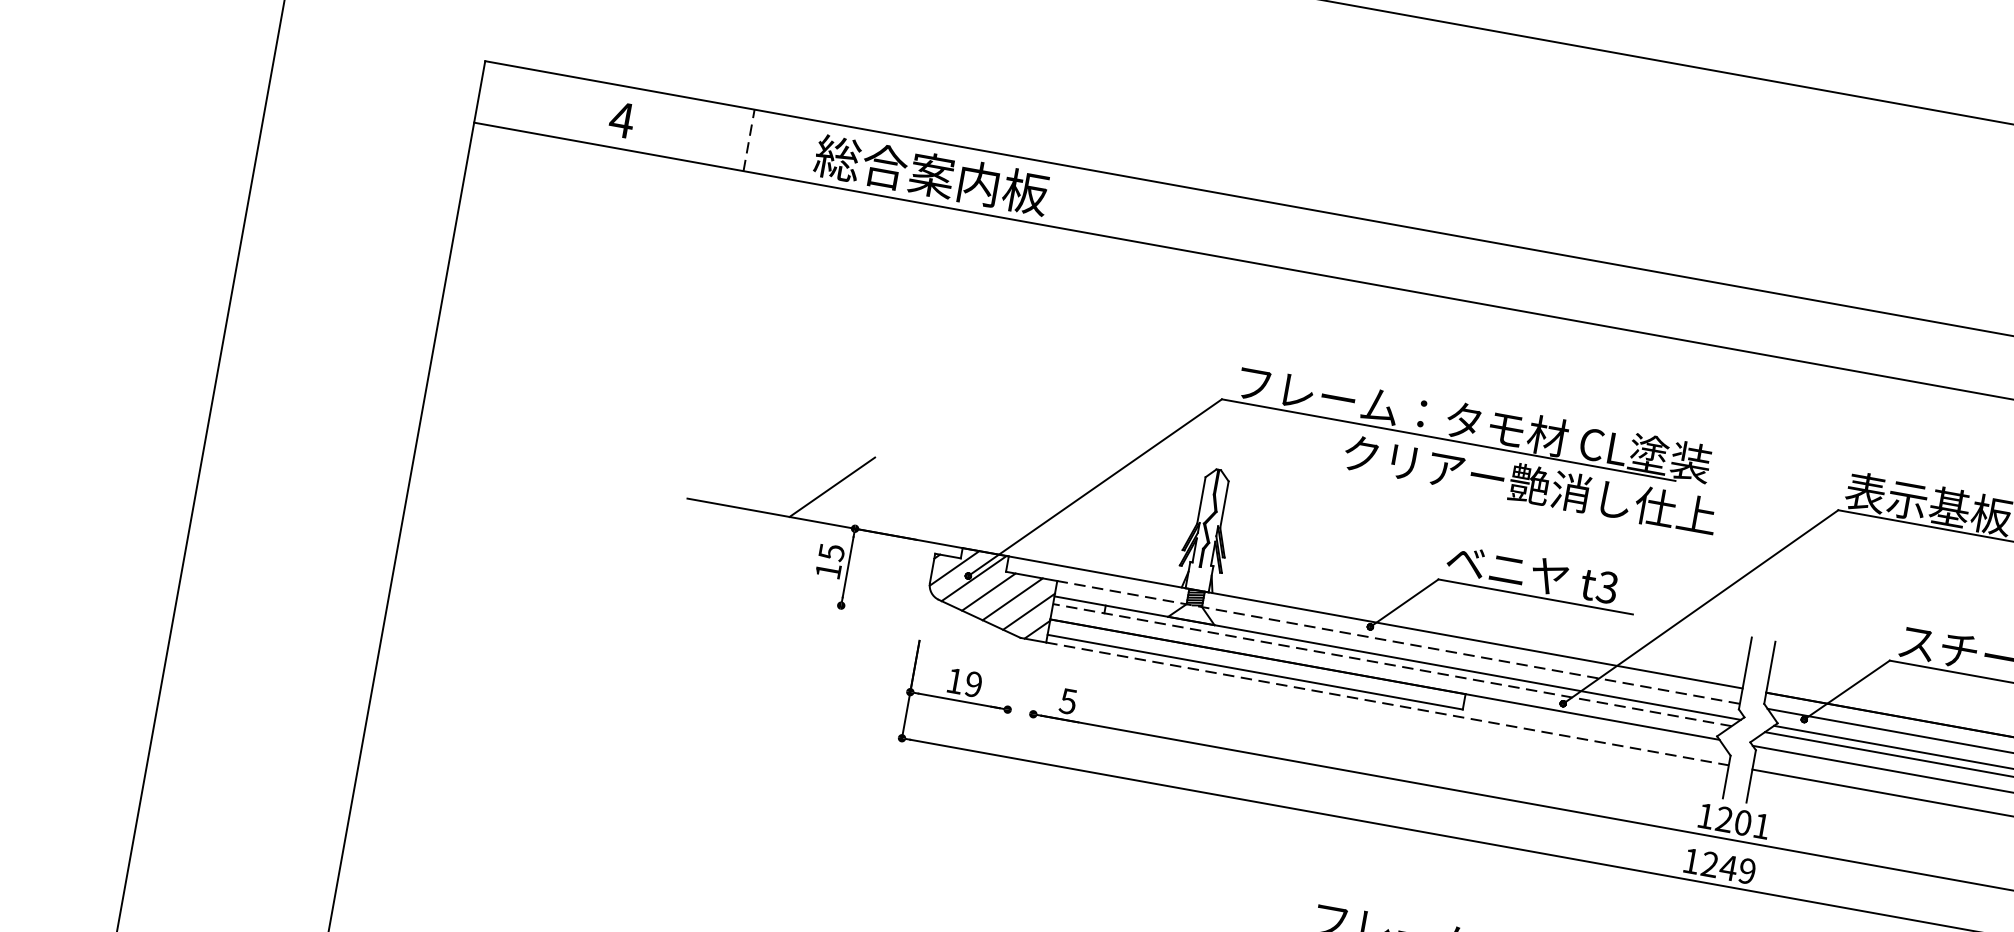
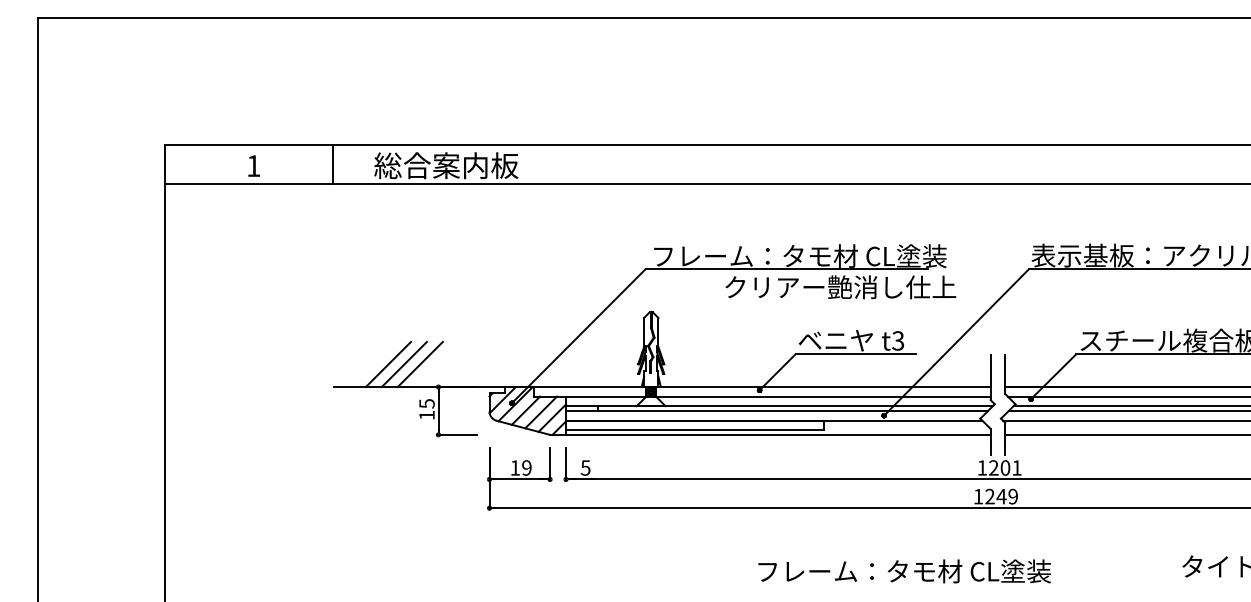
text: (621, 119) -> (253, 165), 4 -> 1
line: (748, 140) -> (332, 164), dashed -> solid
line: (779, 477) -> (387, 364), added
line: (805, 482) -> (403, 364), added
line: (871, 610) -> (457, 434), added
line: (1397, 642) -> (777, 396), dashed -> solid
line: (1391, 664) -> (776, 410), dashed -> solid
line: (1012, 684) -> (550, 463), added
line: (1038, 688) -> (566, 463), added
line: (1387, 703) -> (778, 434), dashed -> solid

